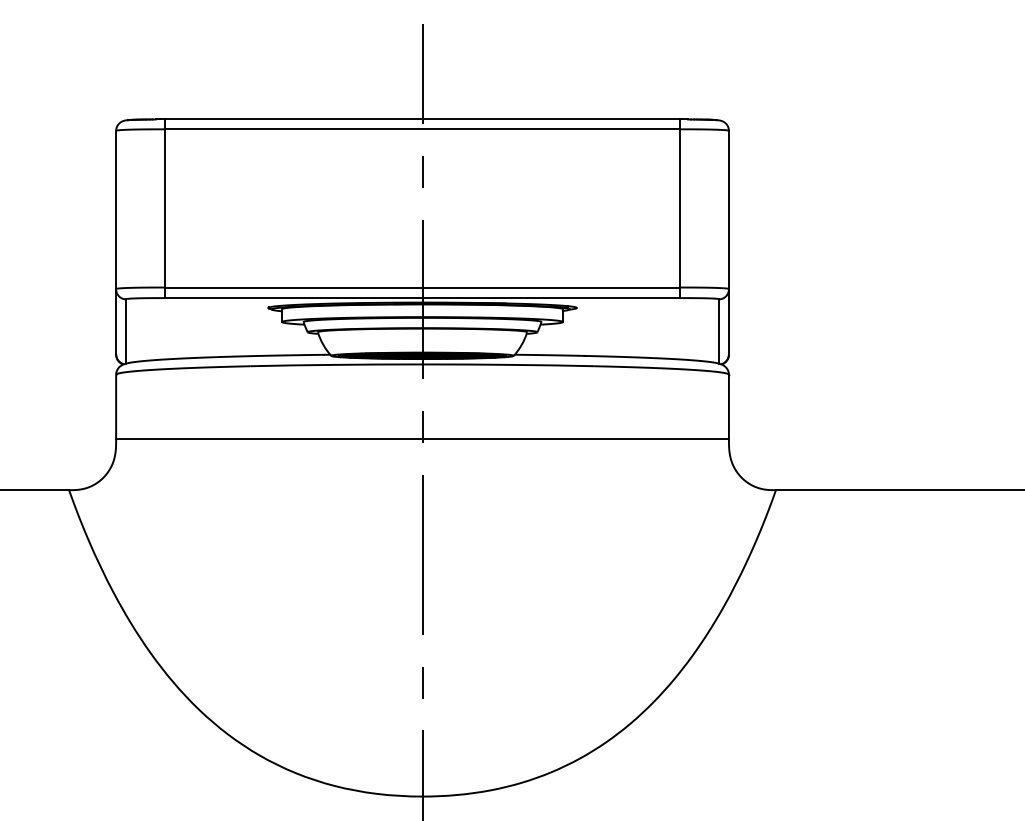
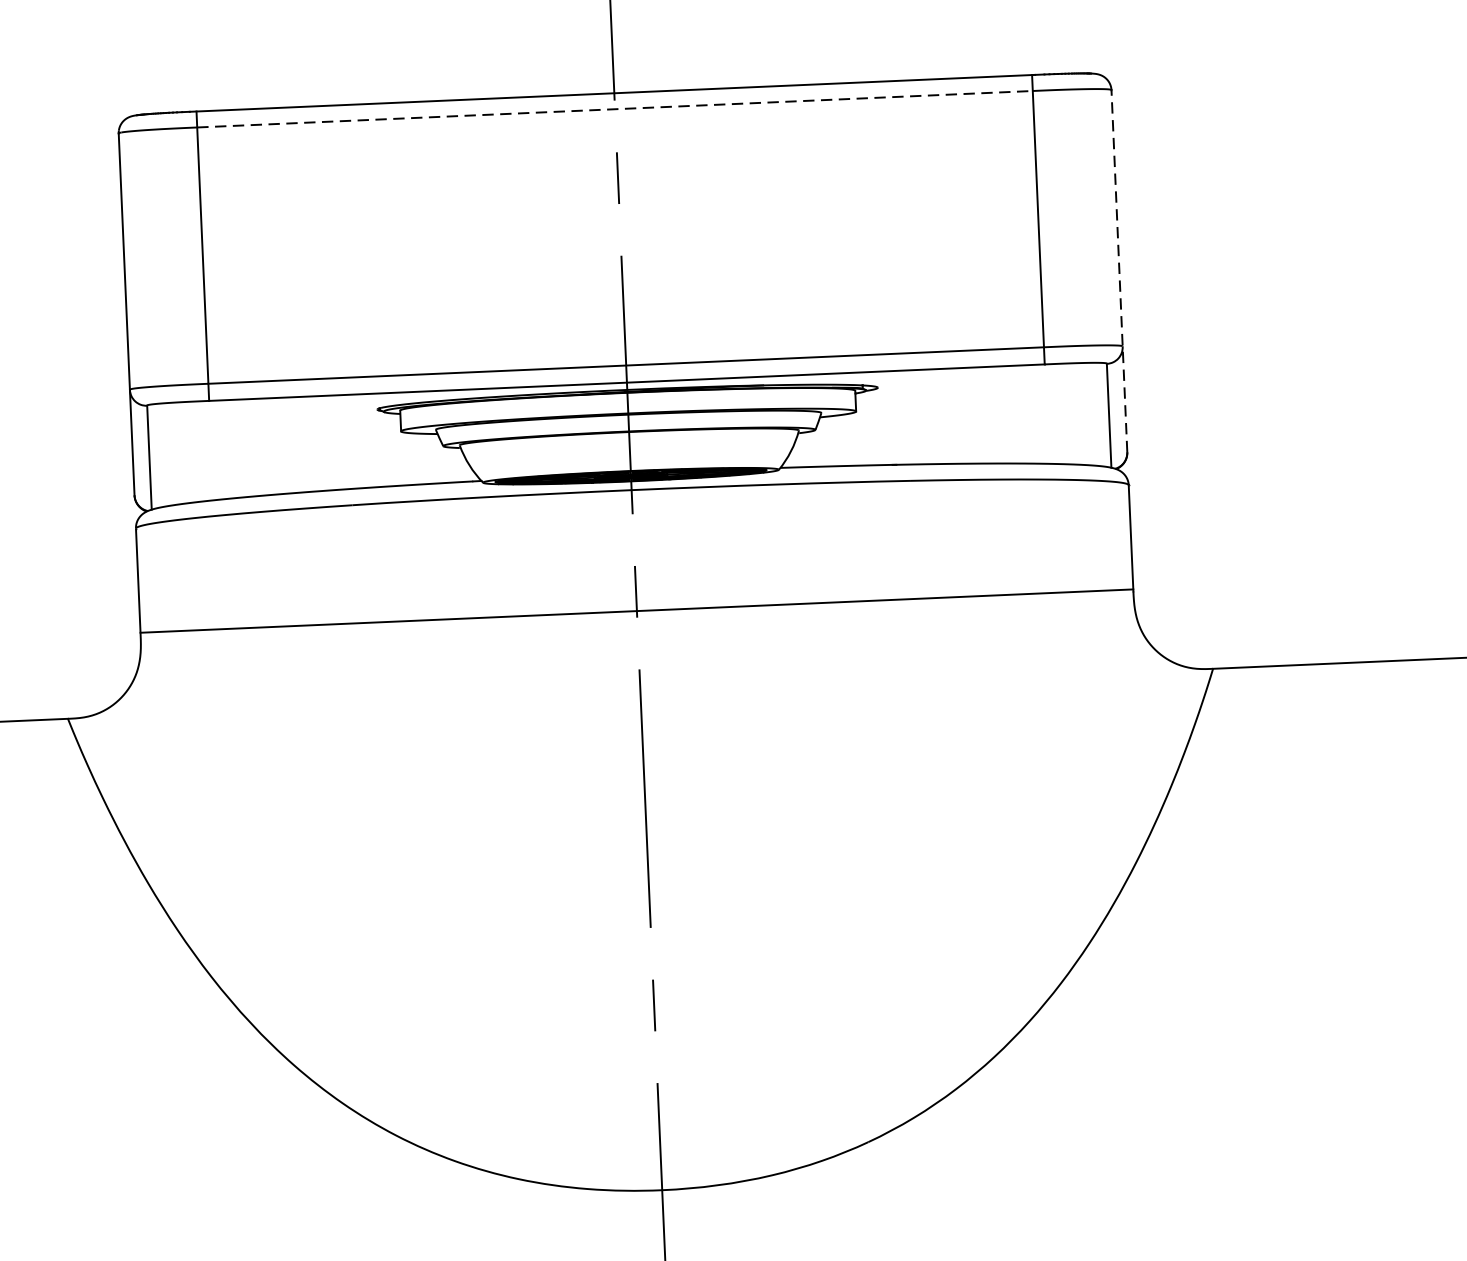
line: (422, 129) -> (614, 109), solid -> dashed
line: (728, 242) -> (1118, 270), solid -> dashed

